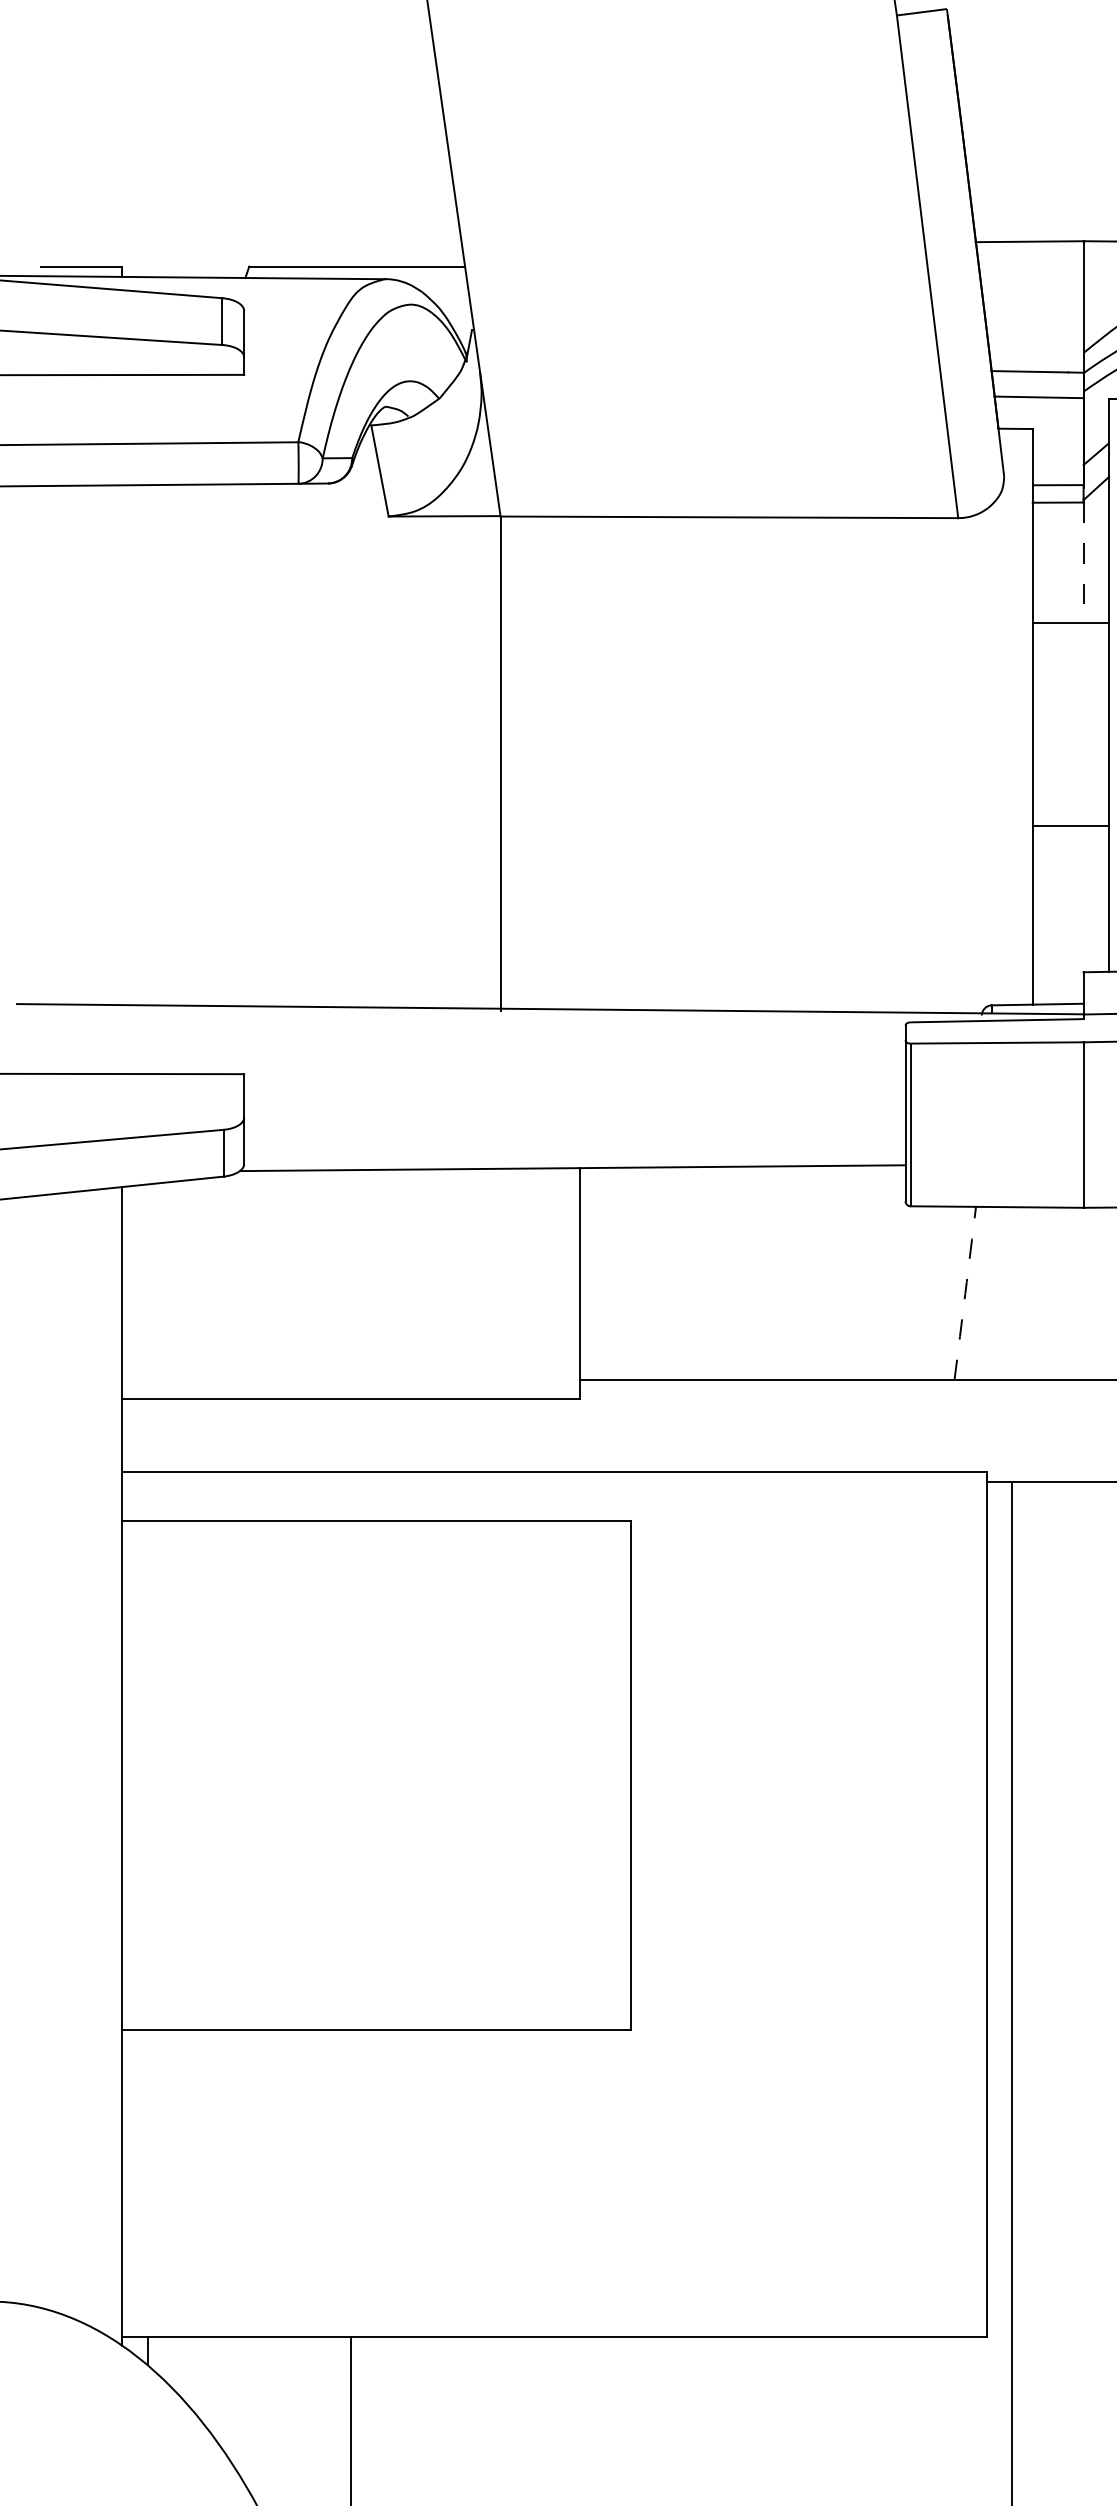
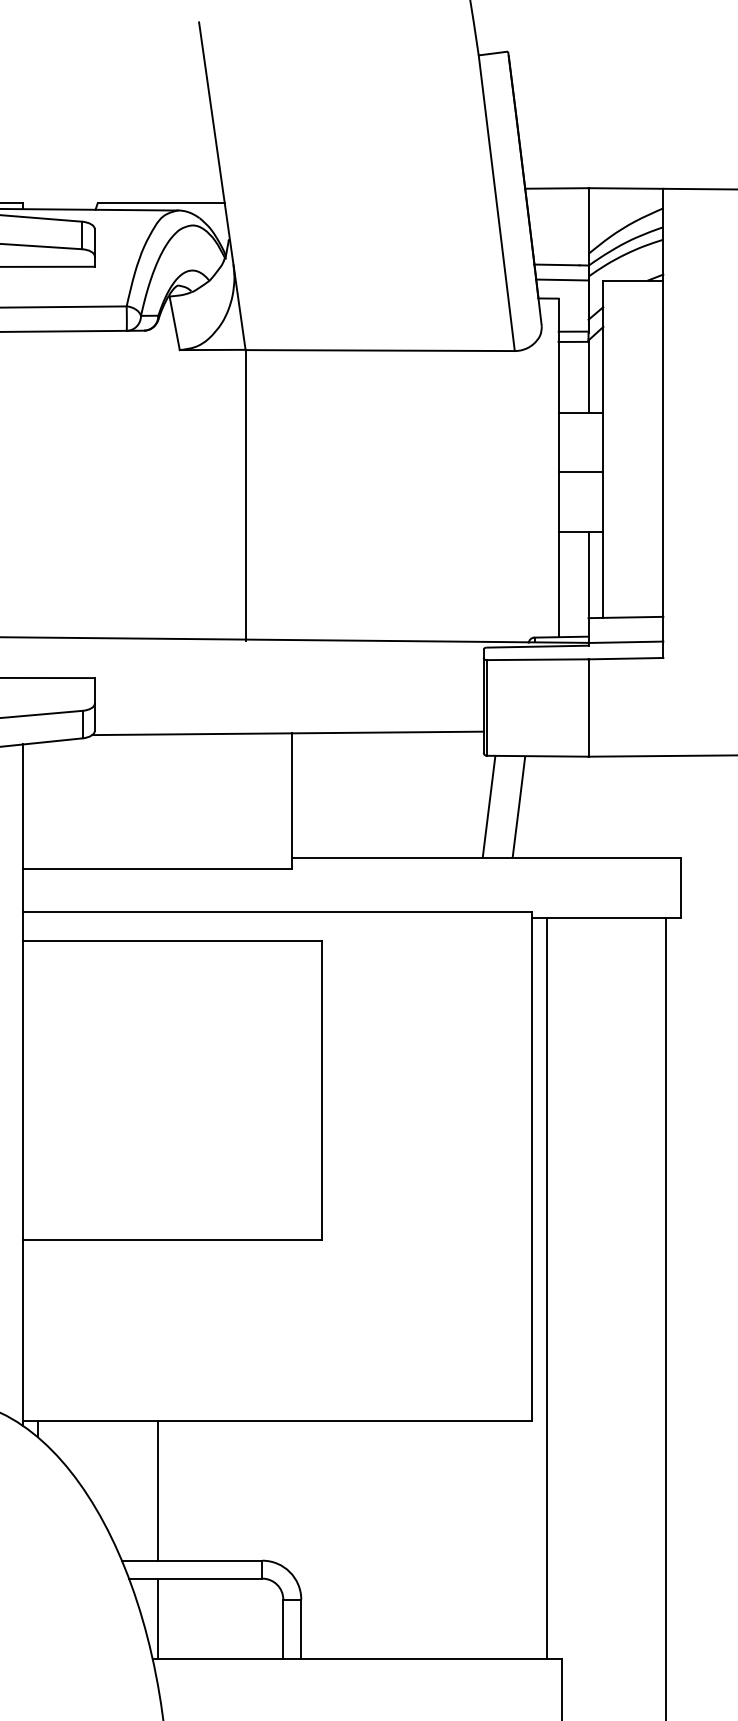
line: (1083, 563) -> (588, 377), dashed -> solid
line: (1069, 724) -> (580, 472), added
line: (1083, 896) -> (588, 573), added
line: (913, 1292) -> (488, 806), added
arc: (964, 1294) -> (518, 807), dashed -> solid

